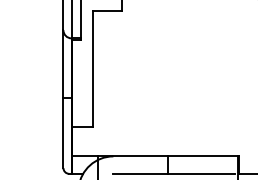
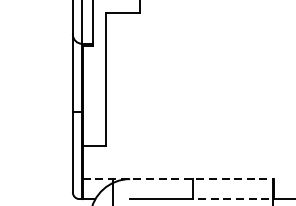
line: (156, 156) -> (179, 179), solid -> dashed
line: (200, 173) -> (229, 198), solid -> dashed

